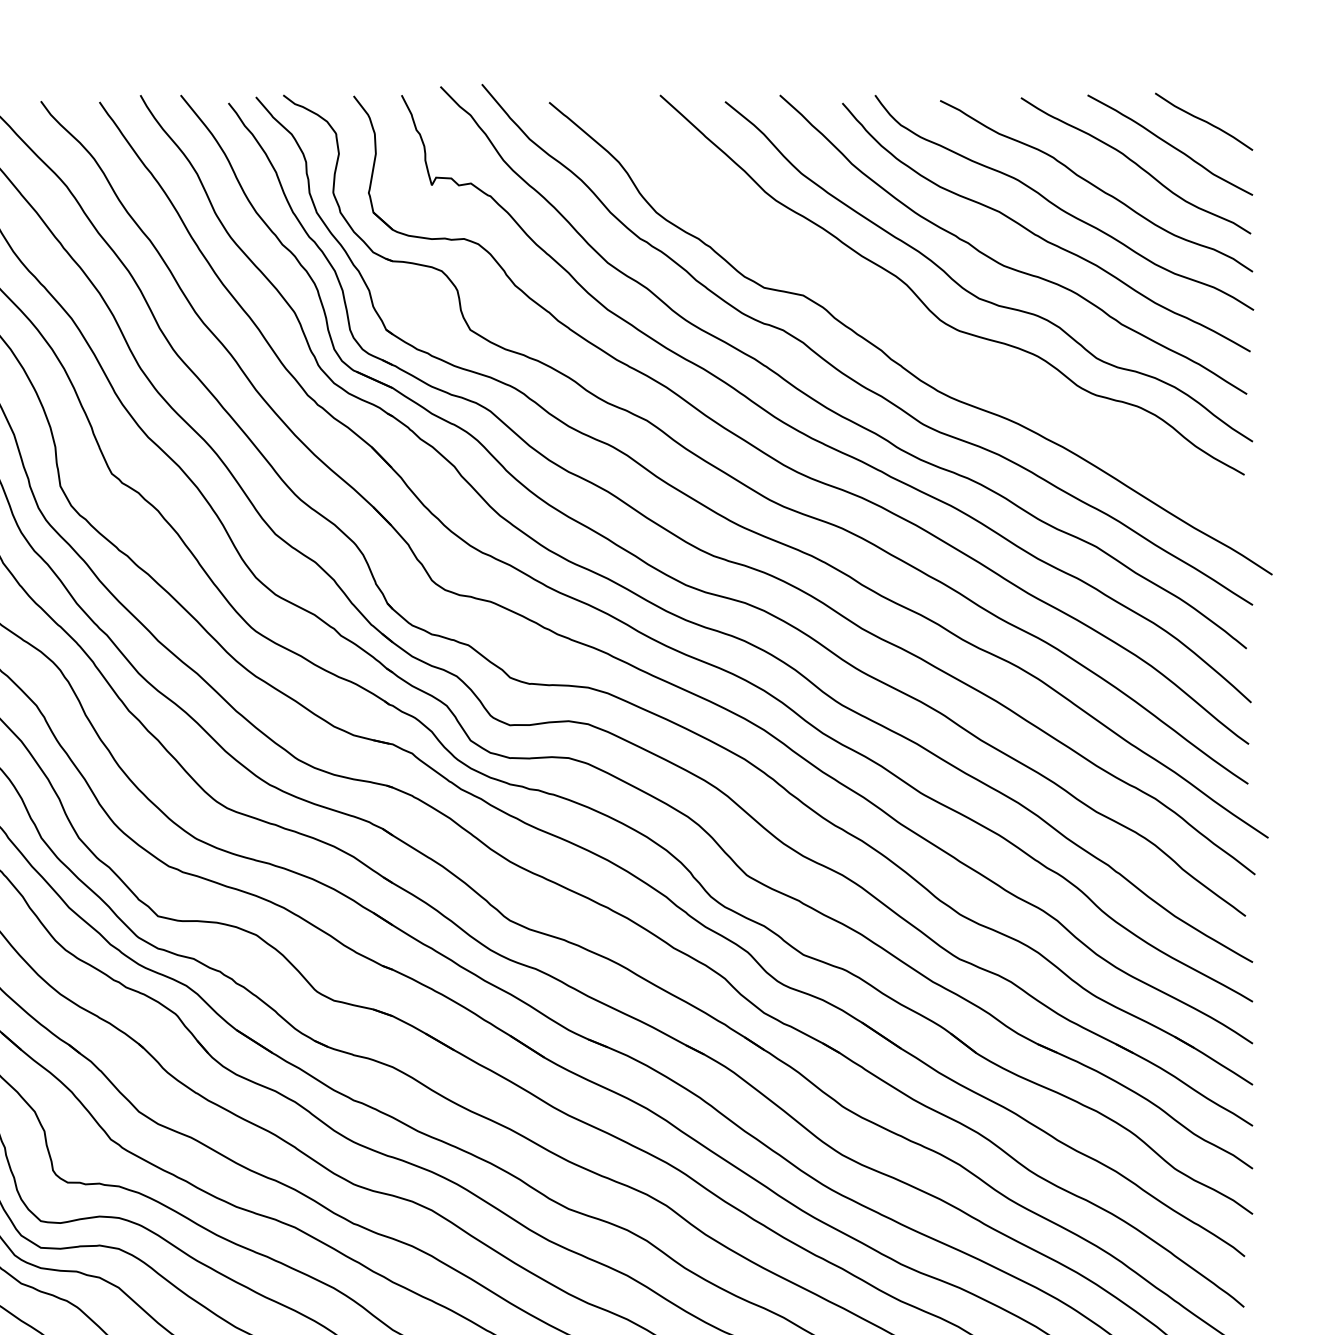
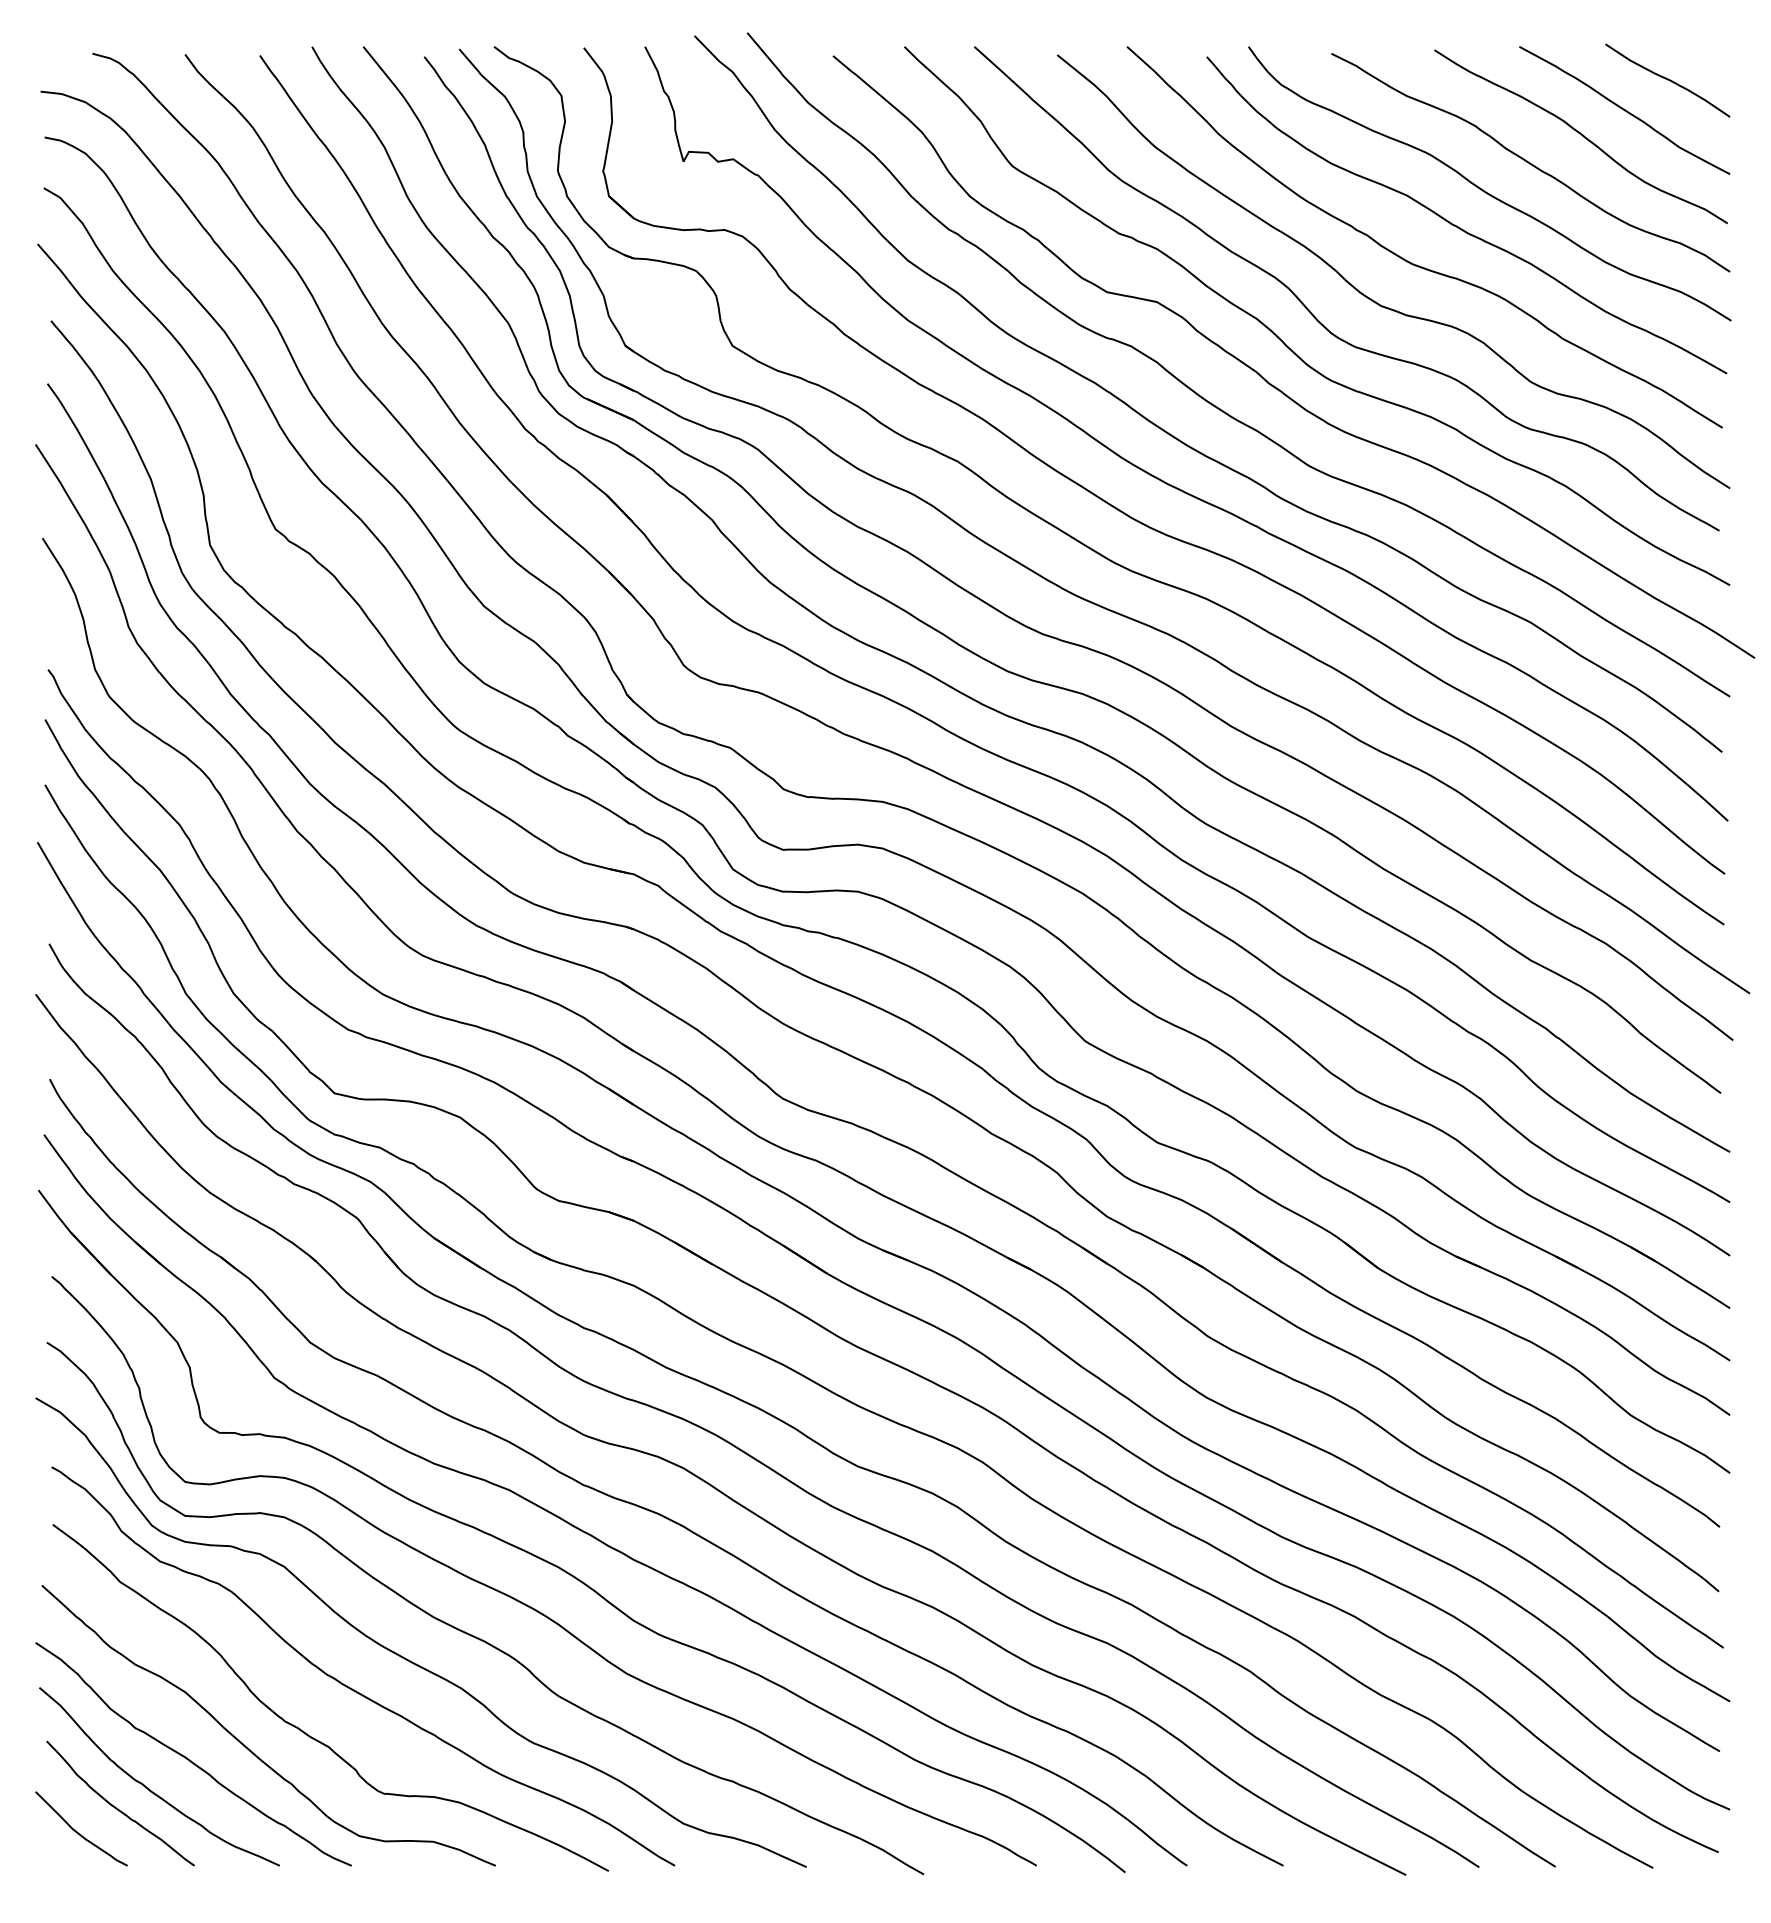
curve: (905, 329) -> (1287, 345), added

